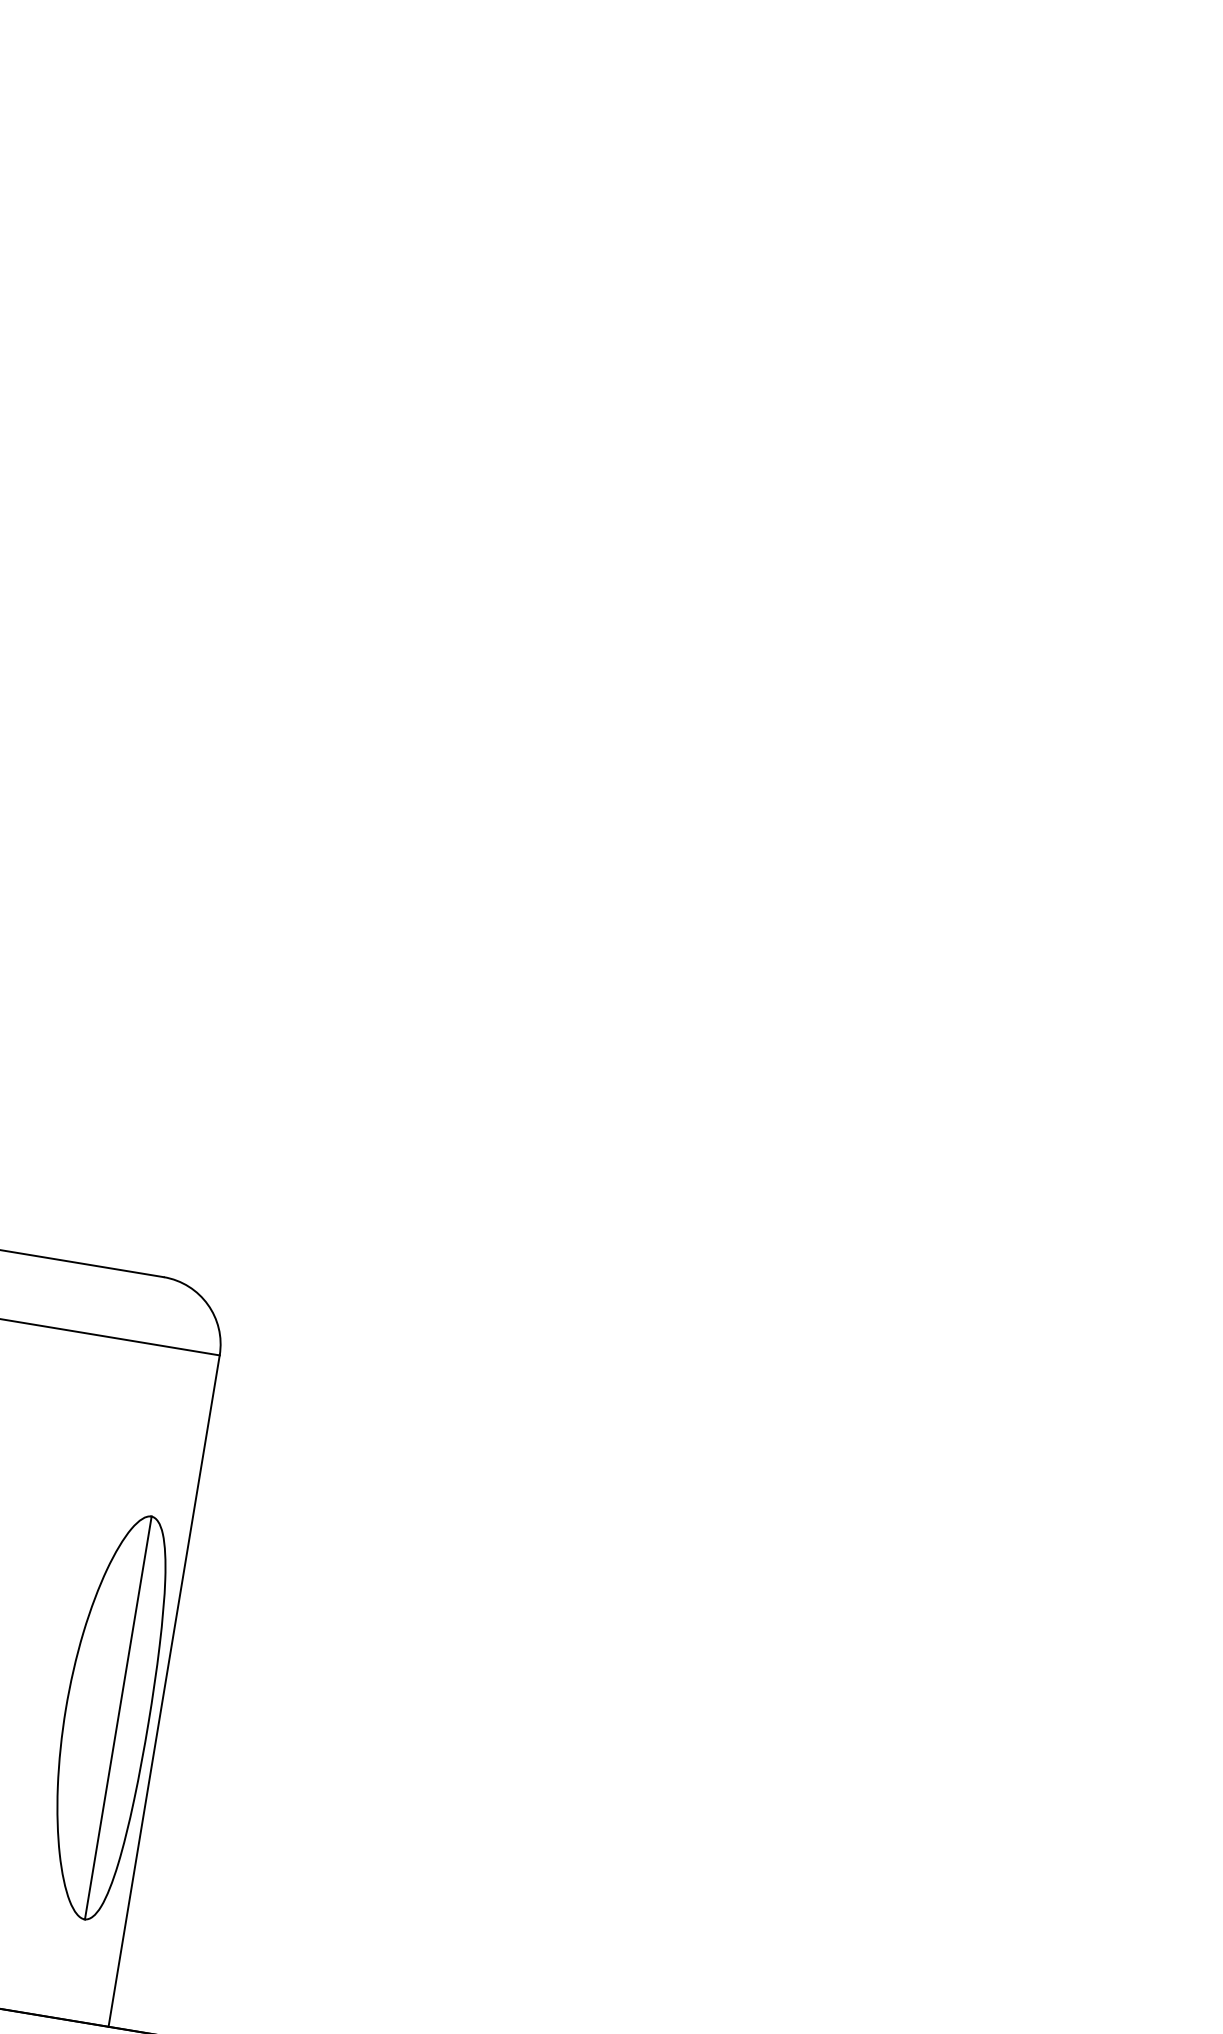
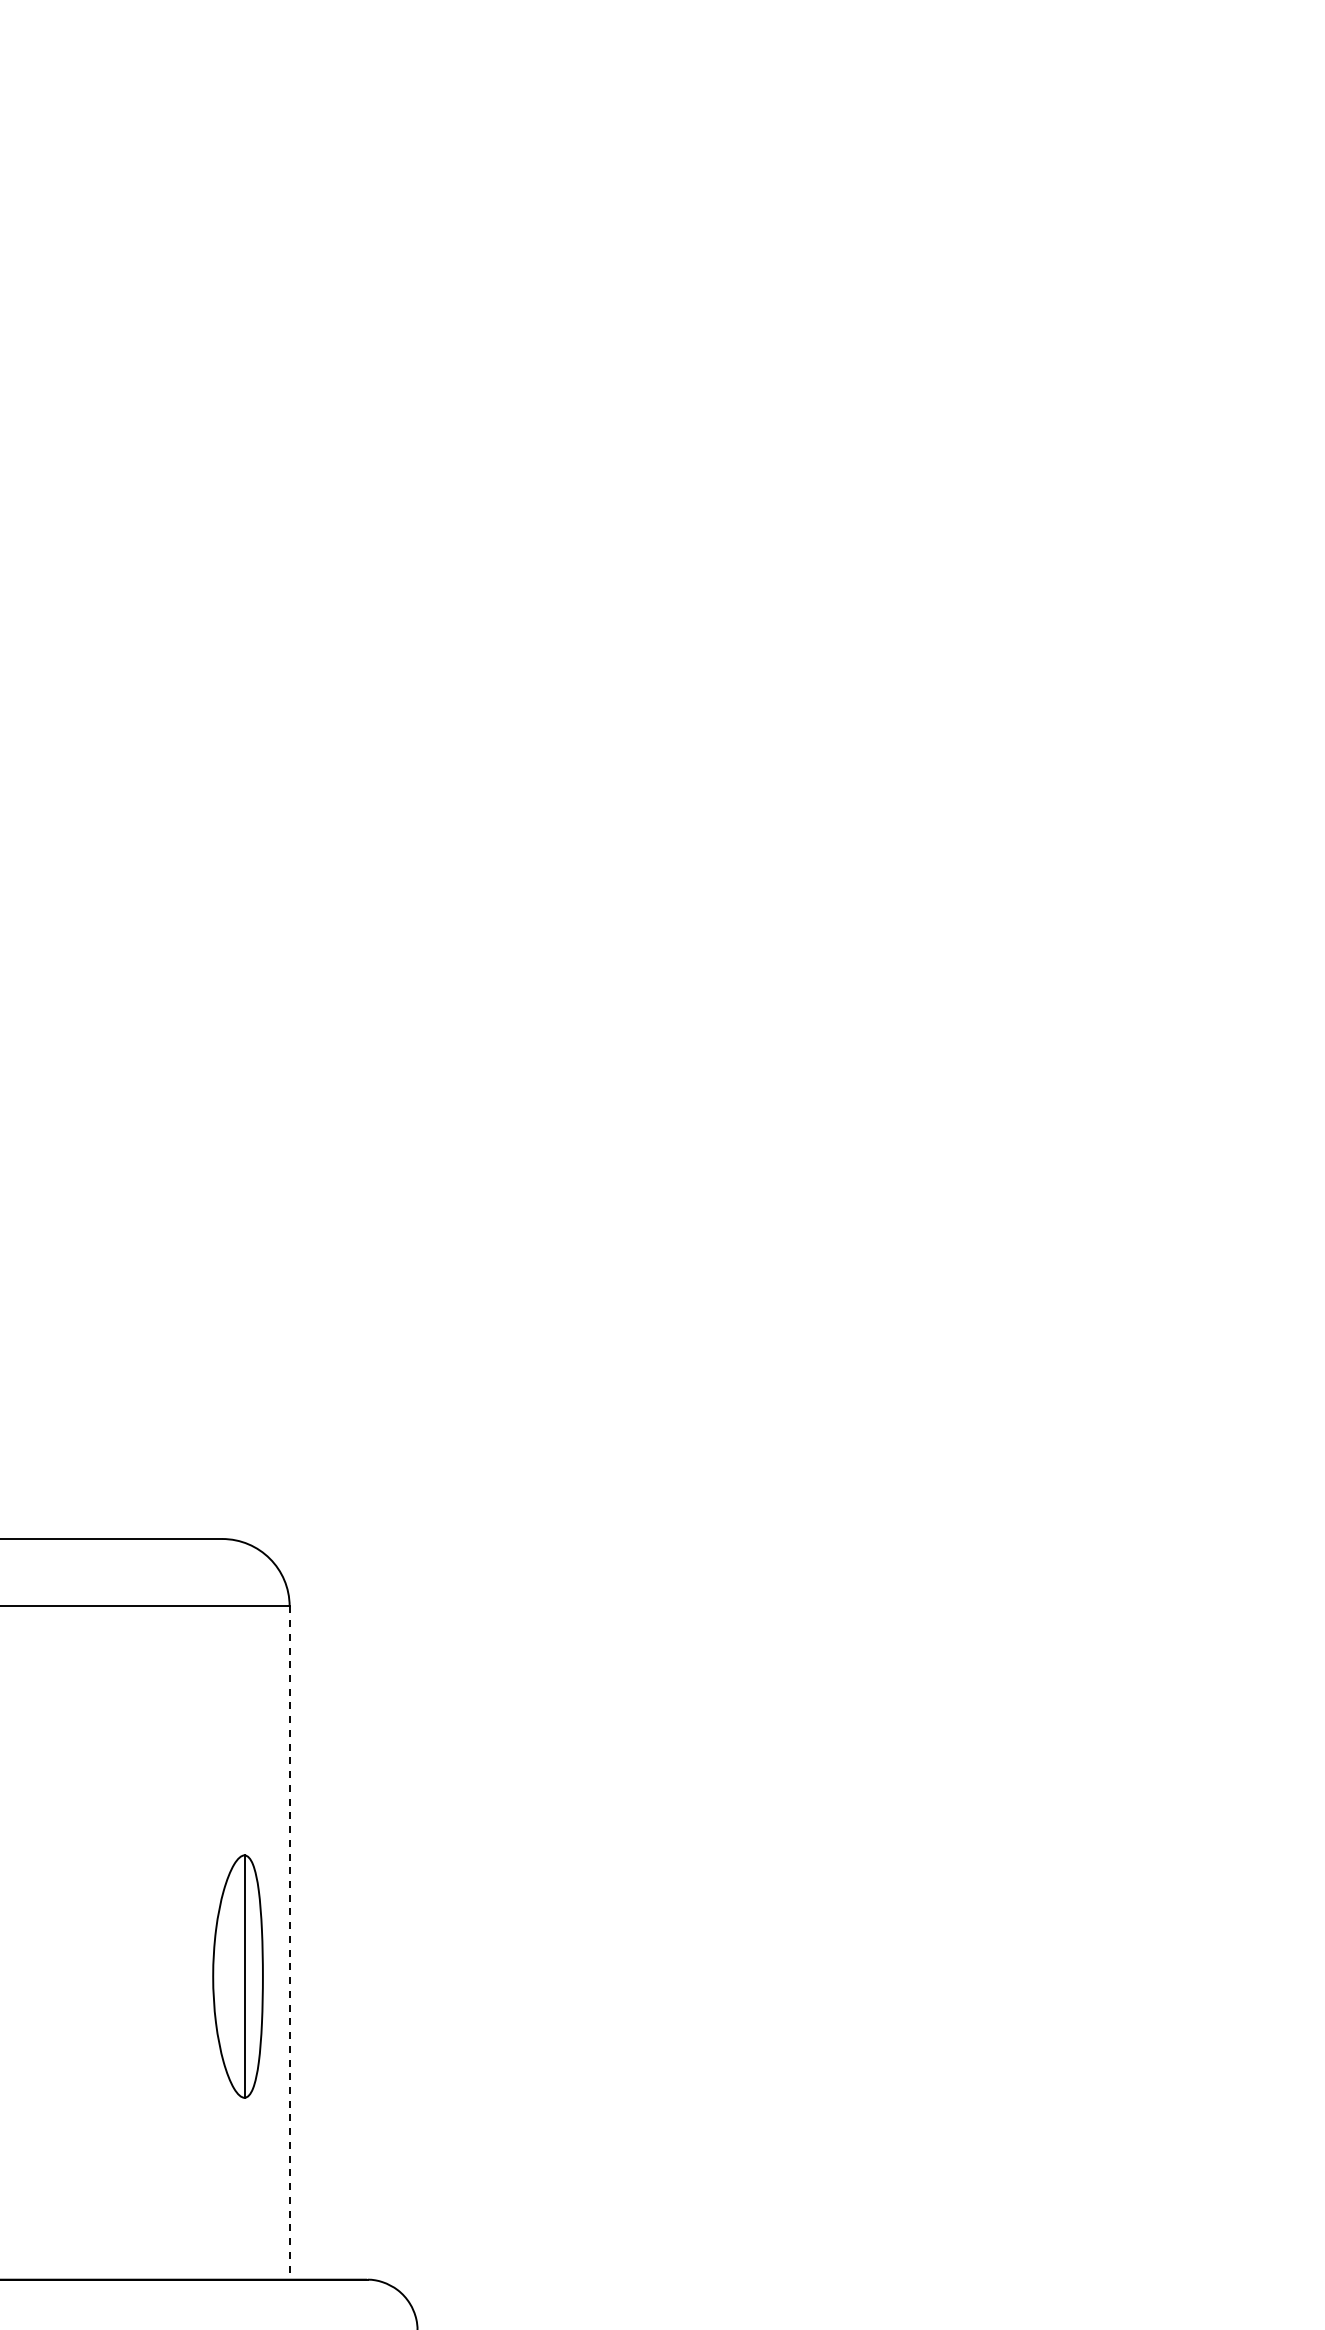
line: (163, 1691) -> (289, 1943), solid -> dashed
part: (106, 1715) -> (237, 1976), size x0.6

